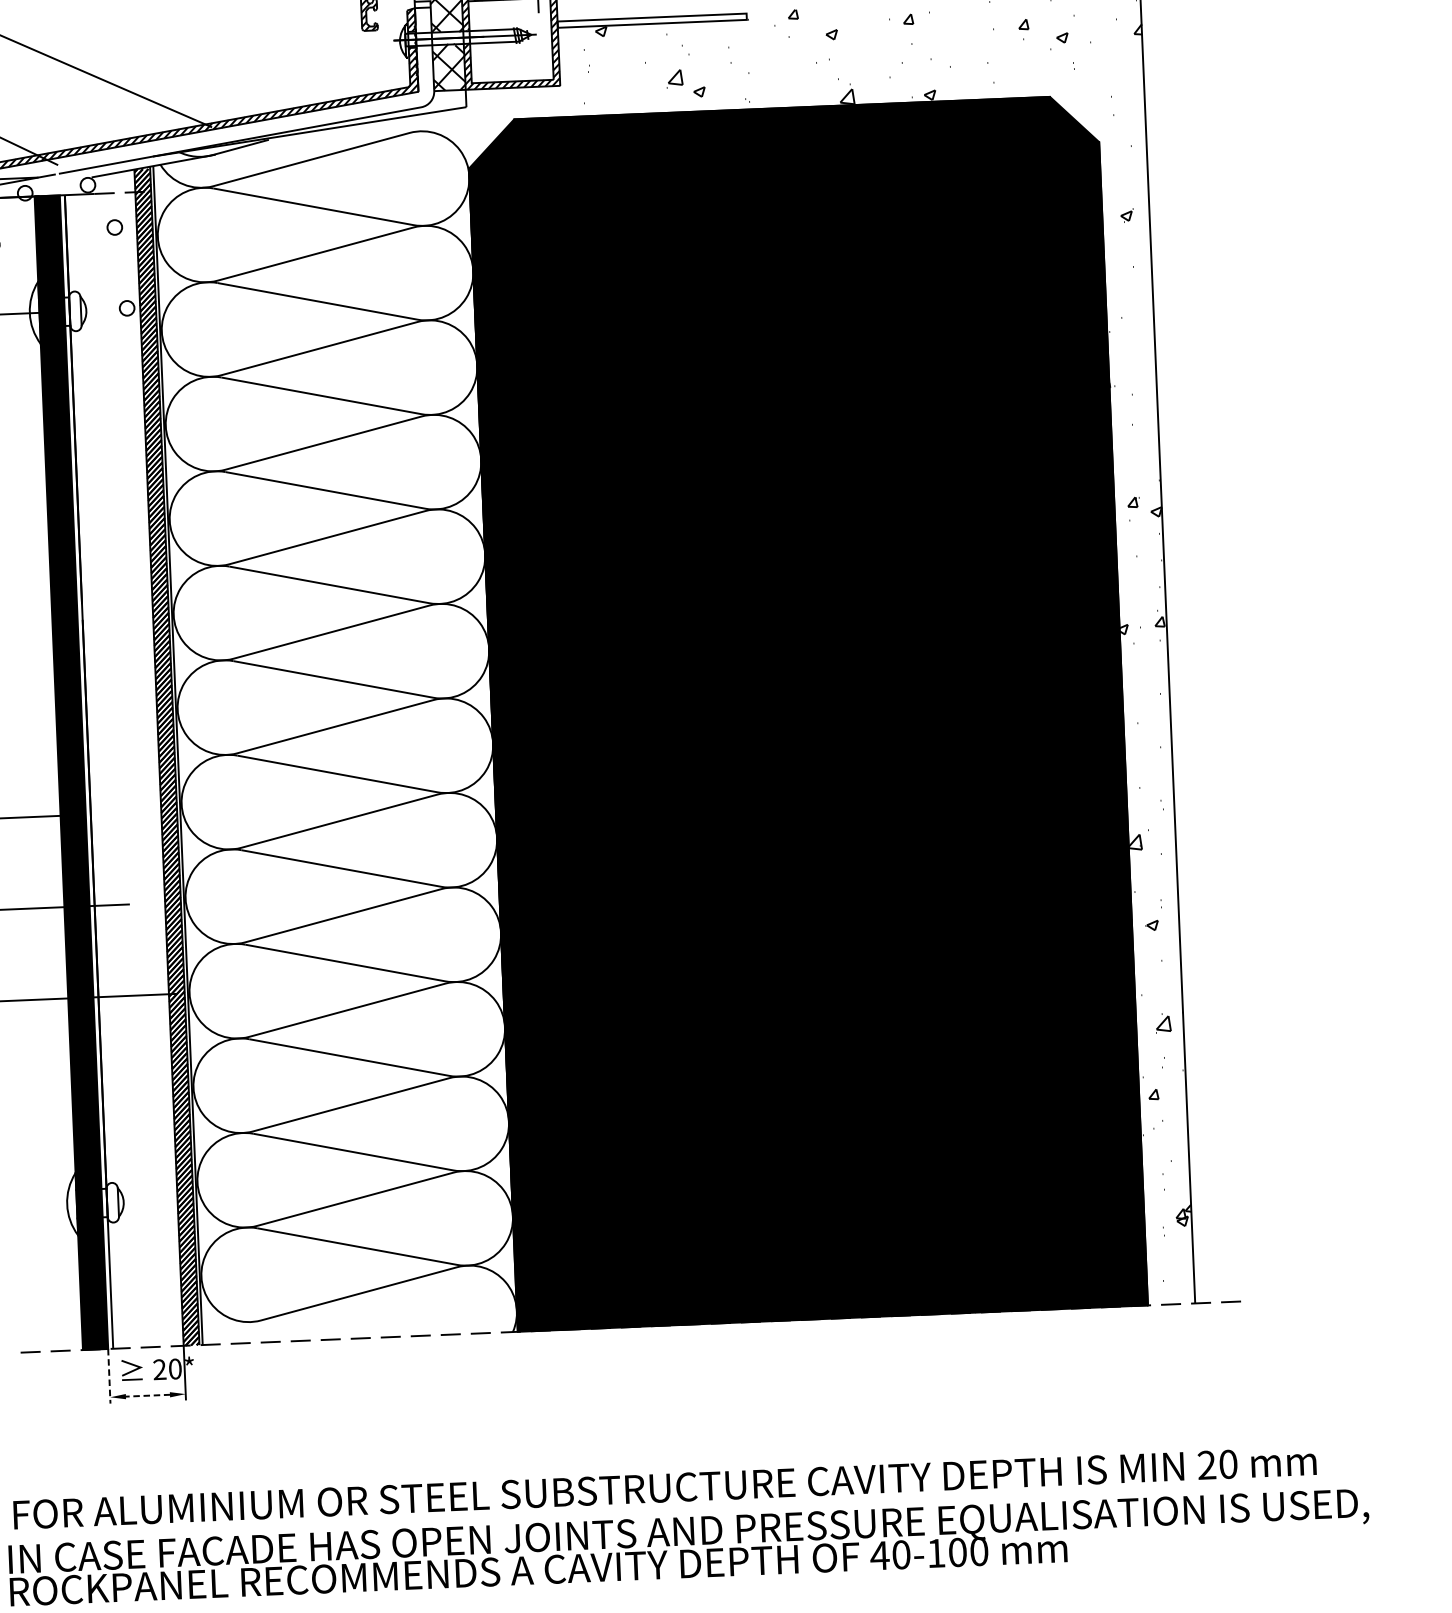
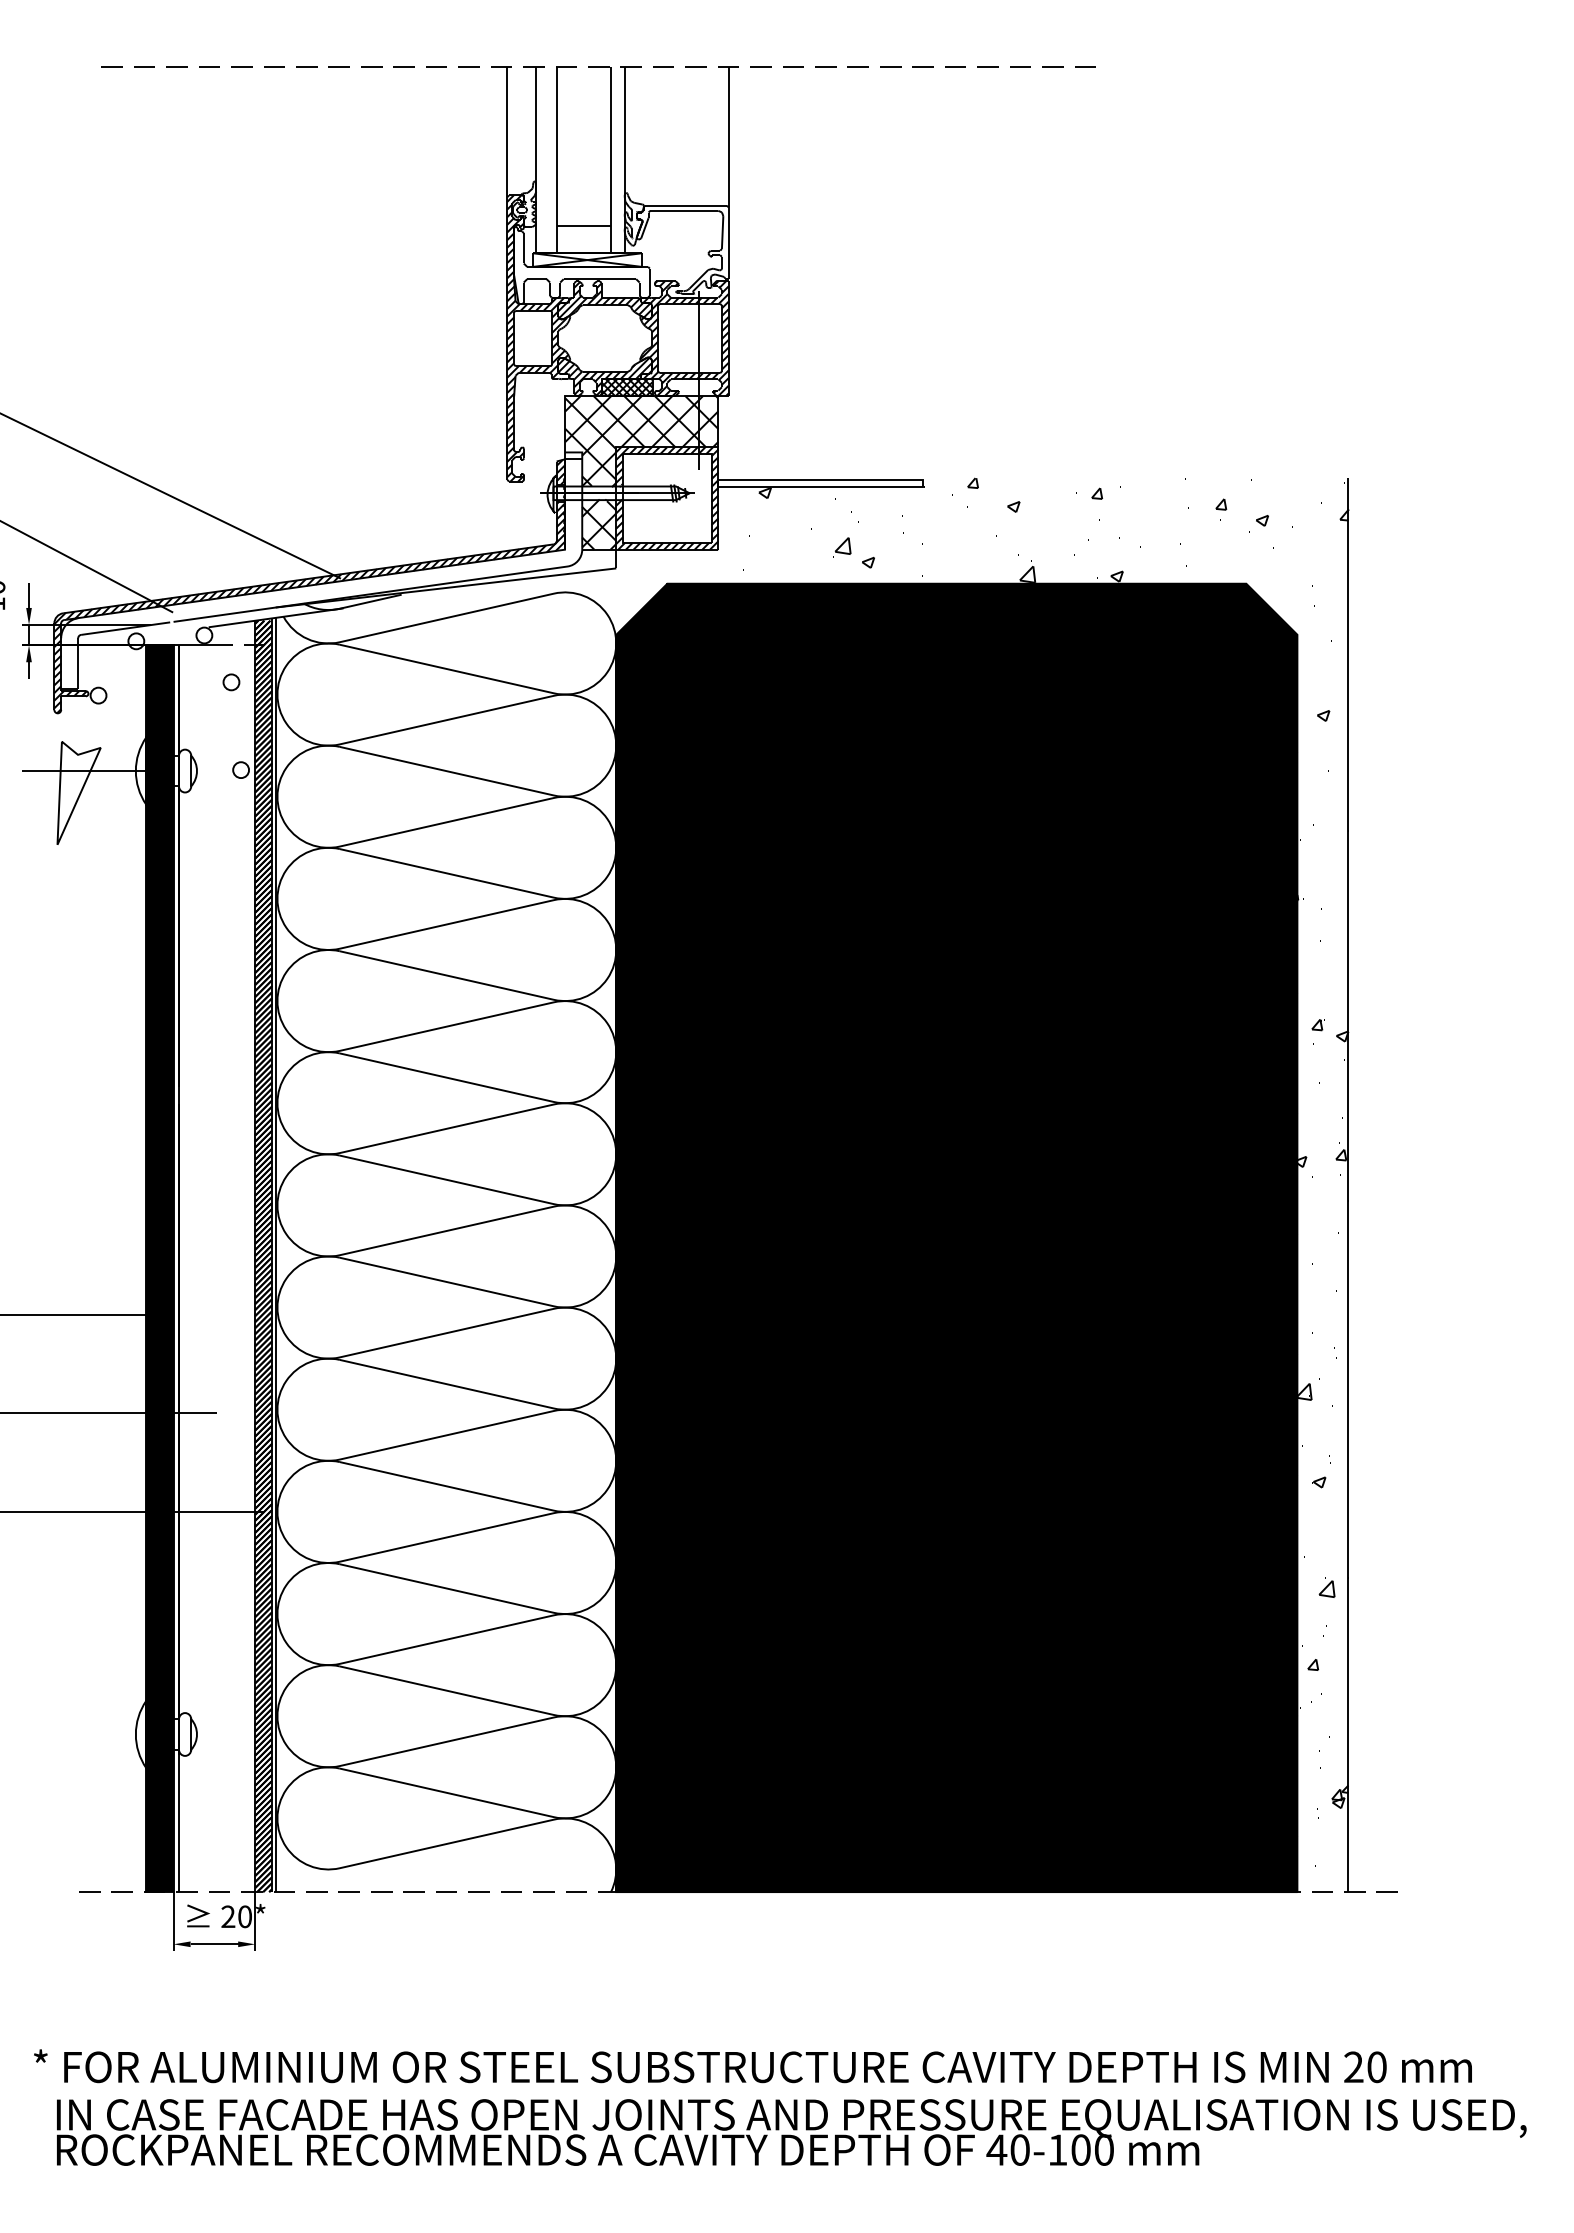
line: (109, 1376) -> (173, 1921), dashed -> solid
line: (148, 1395) -> (214, 1944), dashed -> solid

